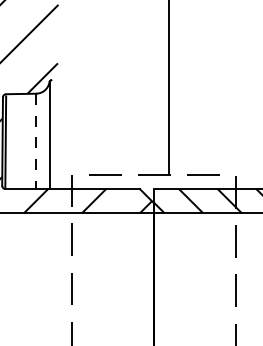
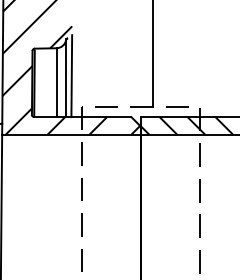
line: (56, 132) -> (71, 76), added
line: (36, 142) -> (56, 83), dashed -> solid

